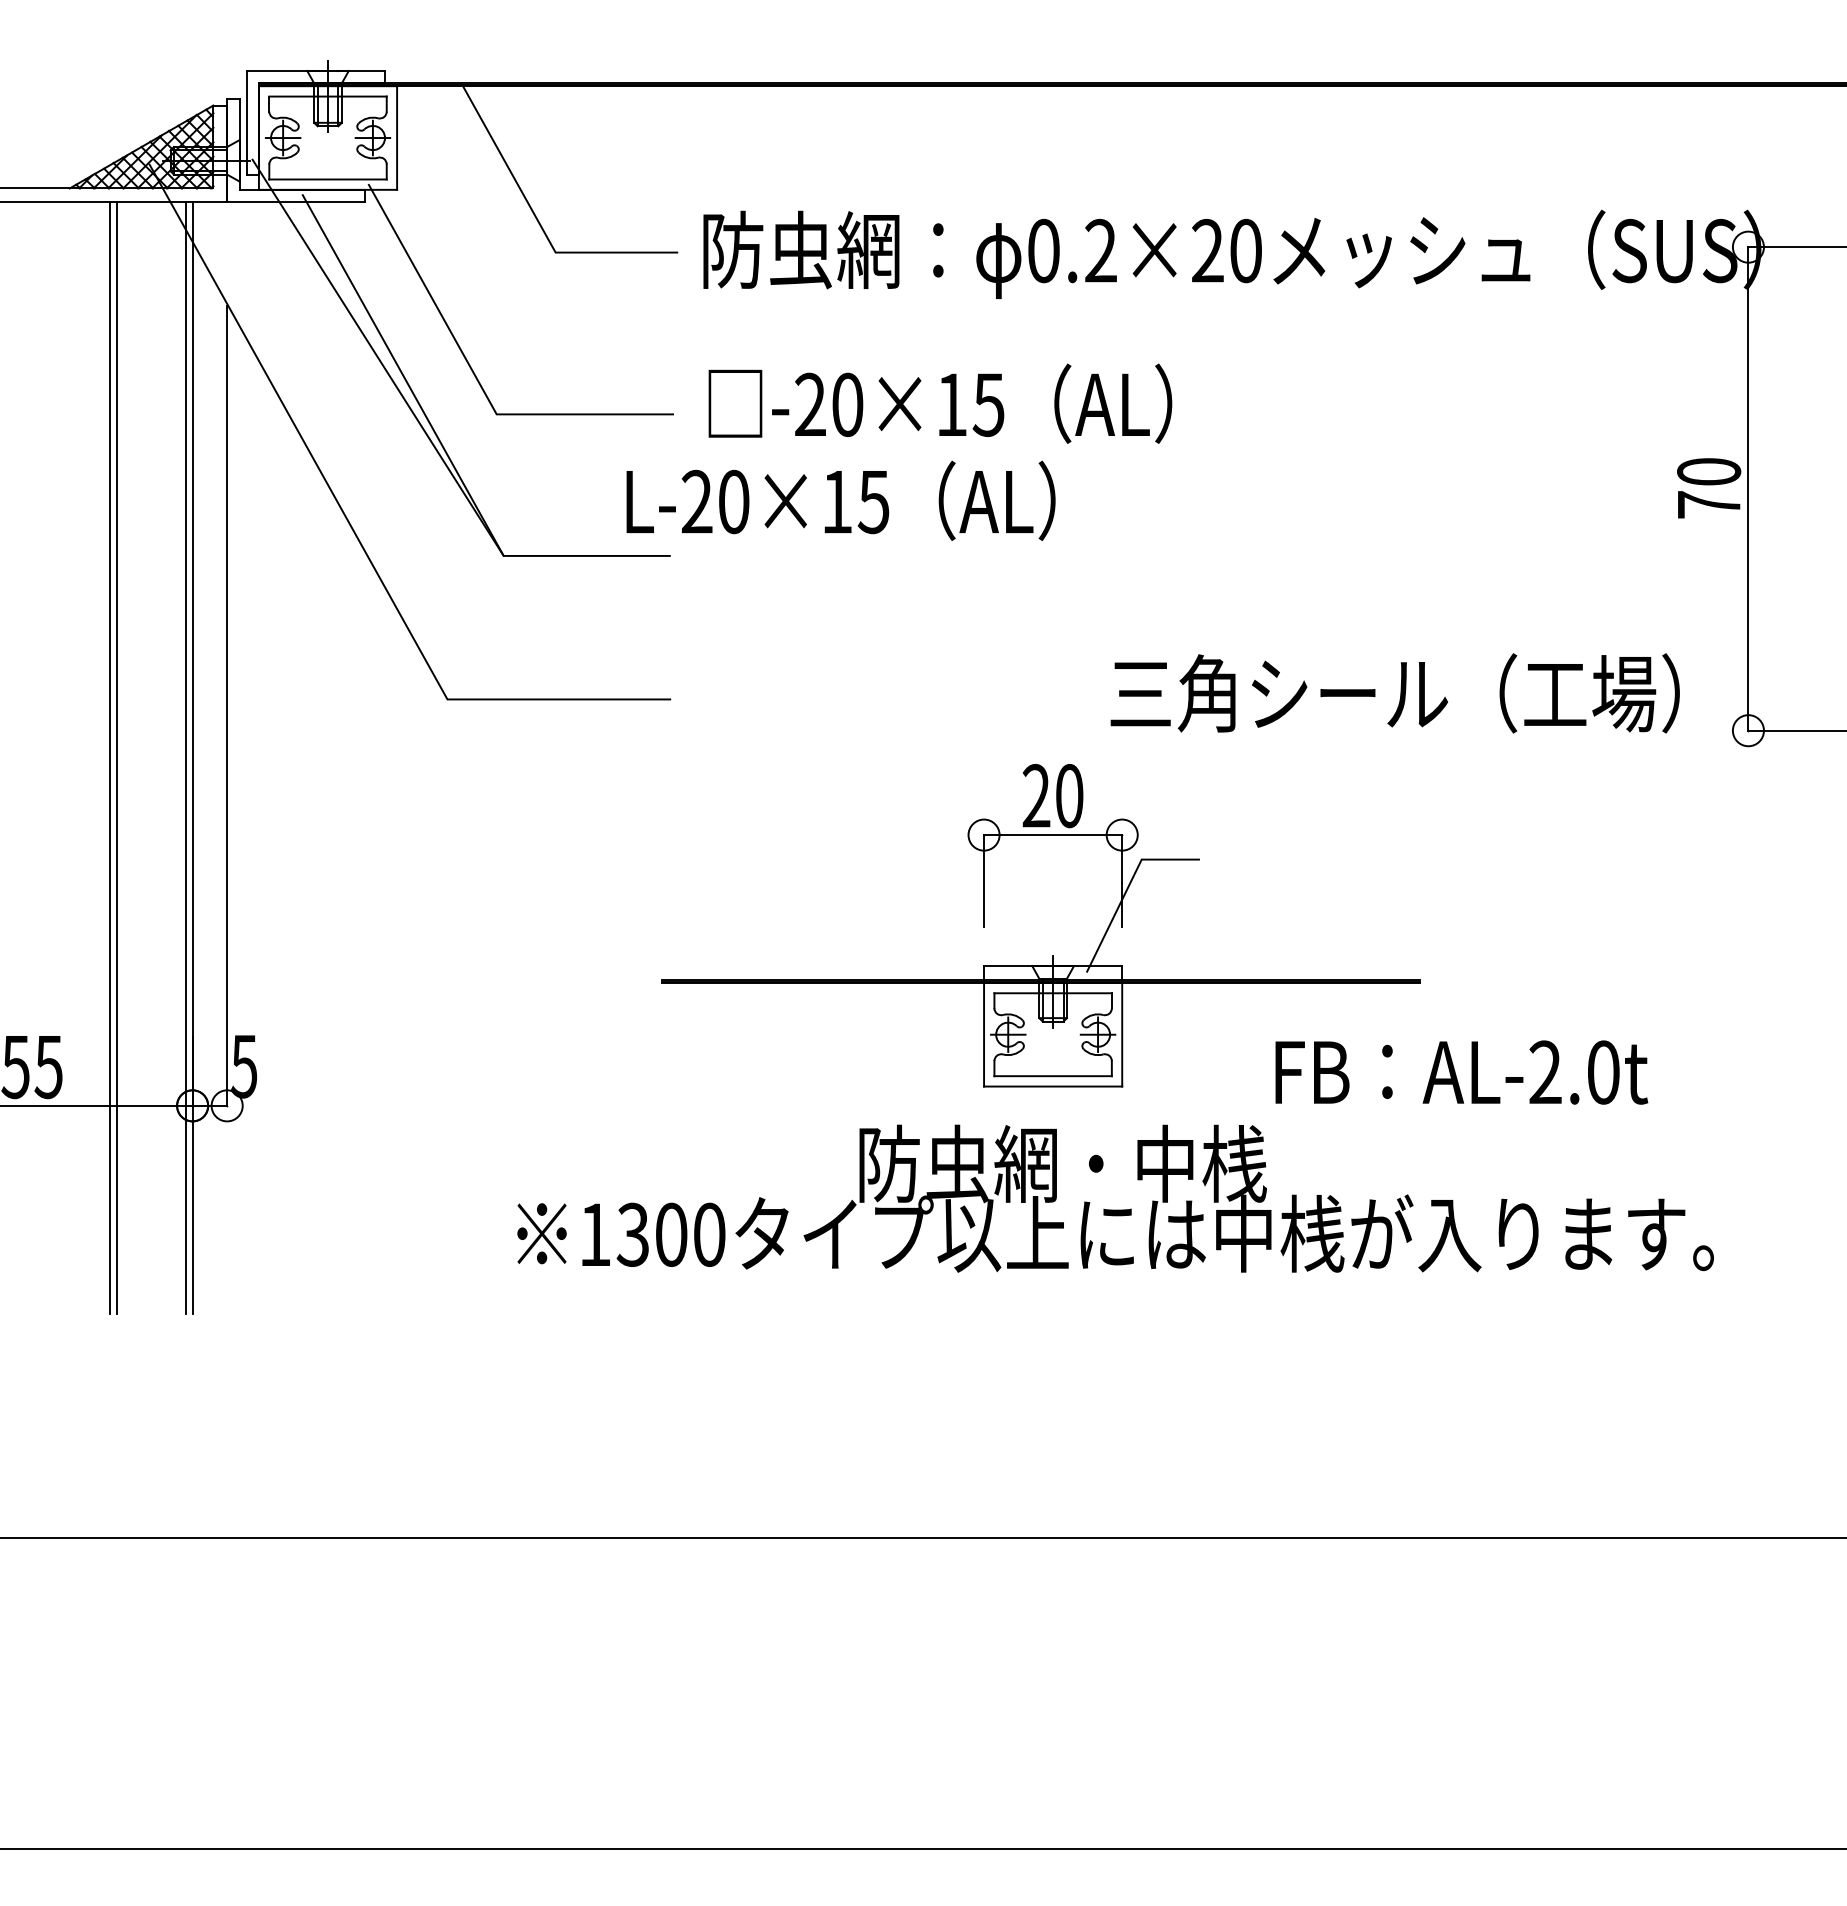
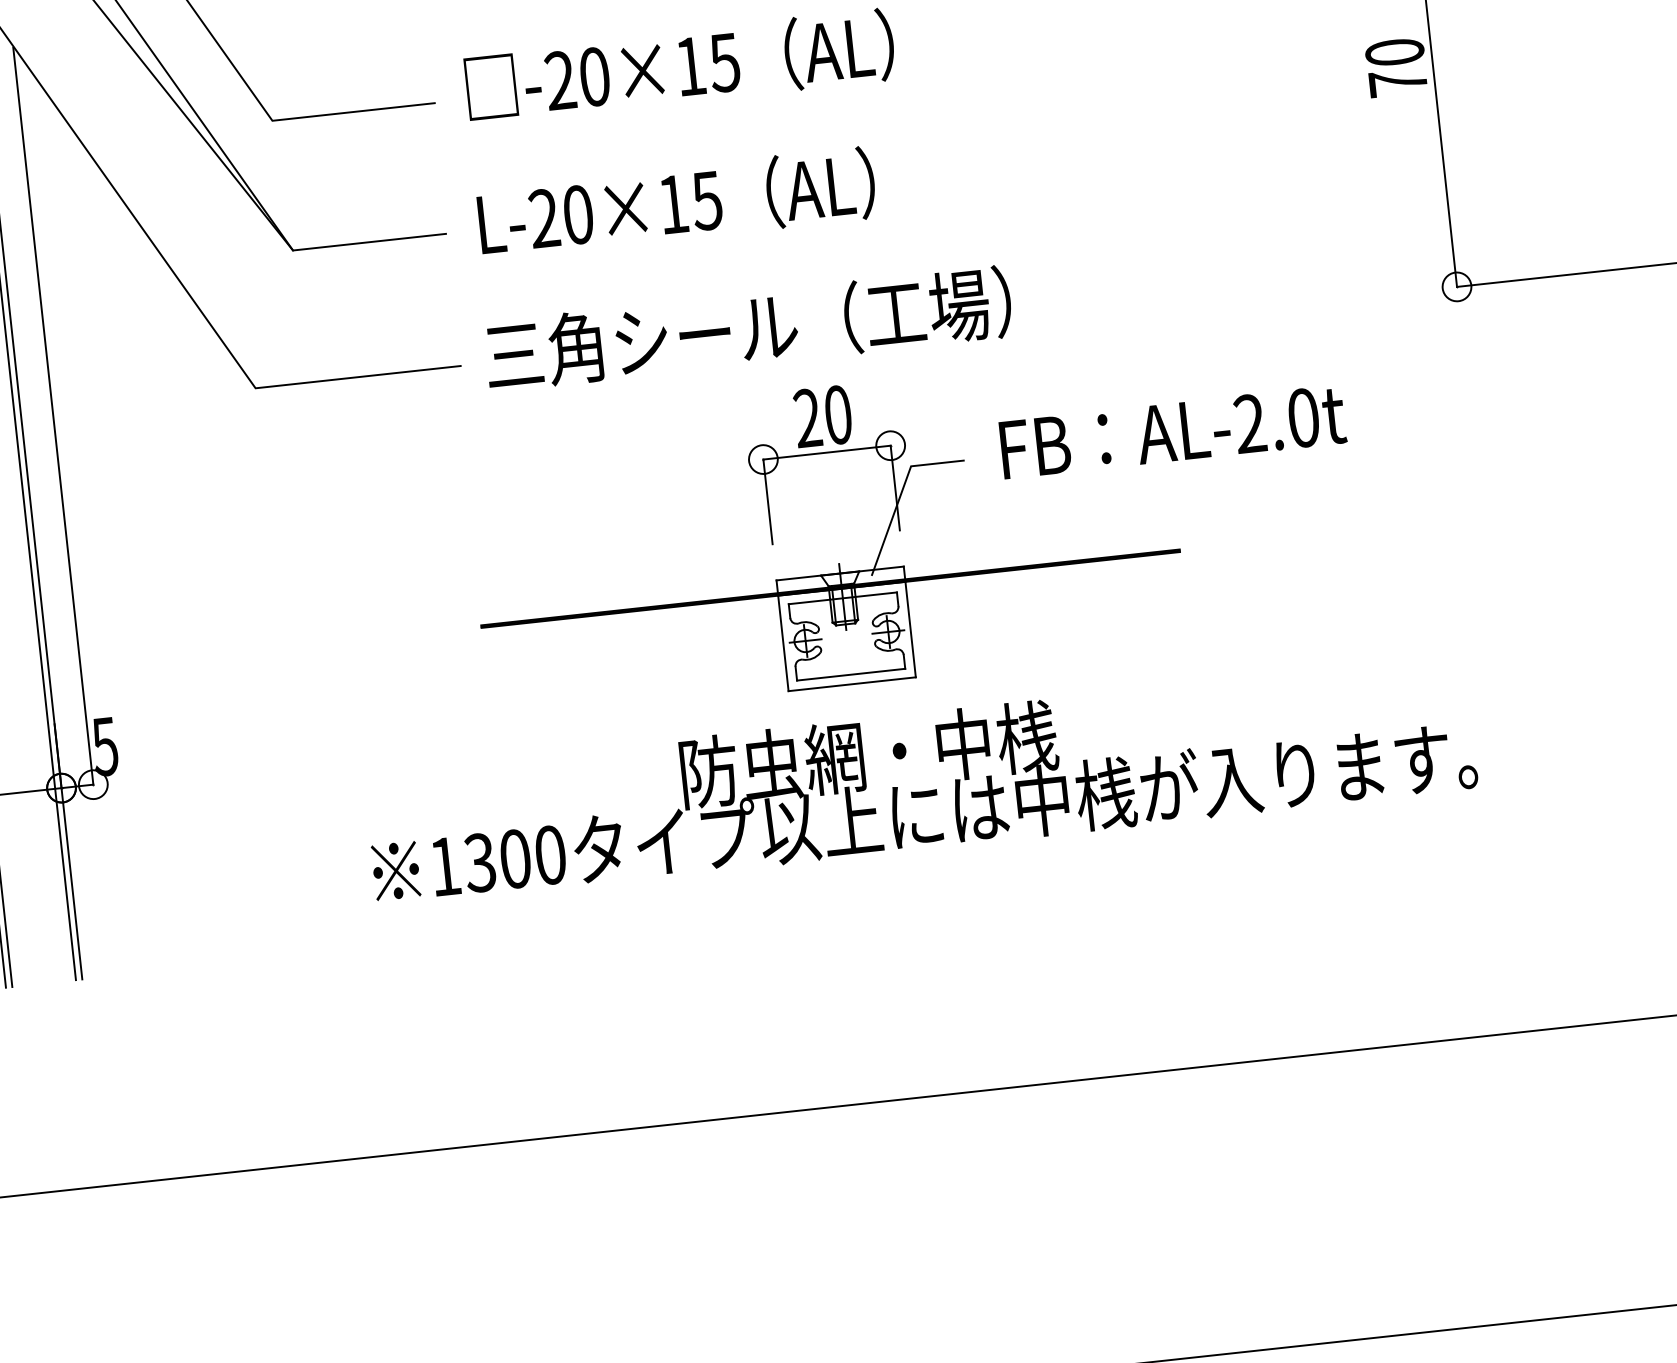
text: (840, 500) -> (676, 202), moved
text: (1394, 693) -> (747, 329), moved
text: (1461, 1072) -> (1172, 432), moved

